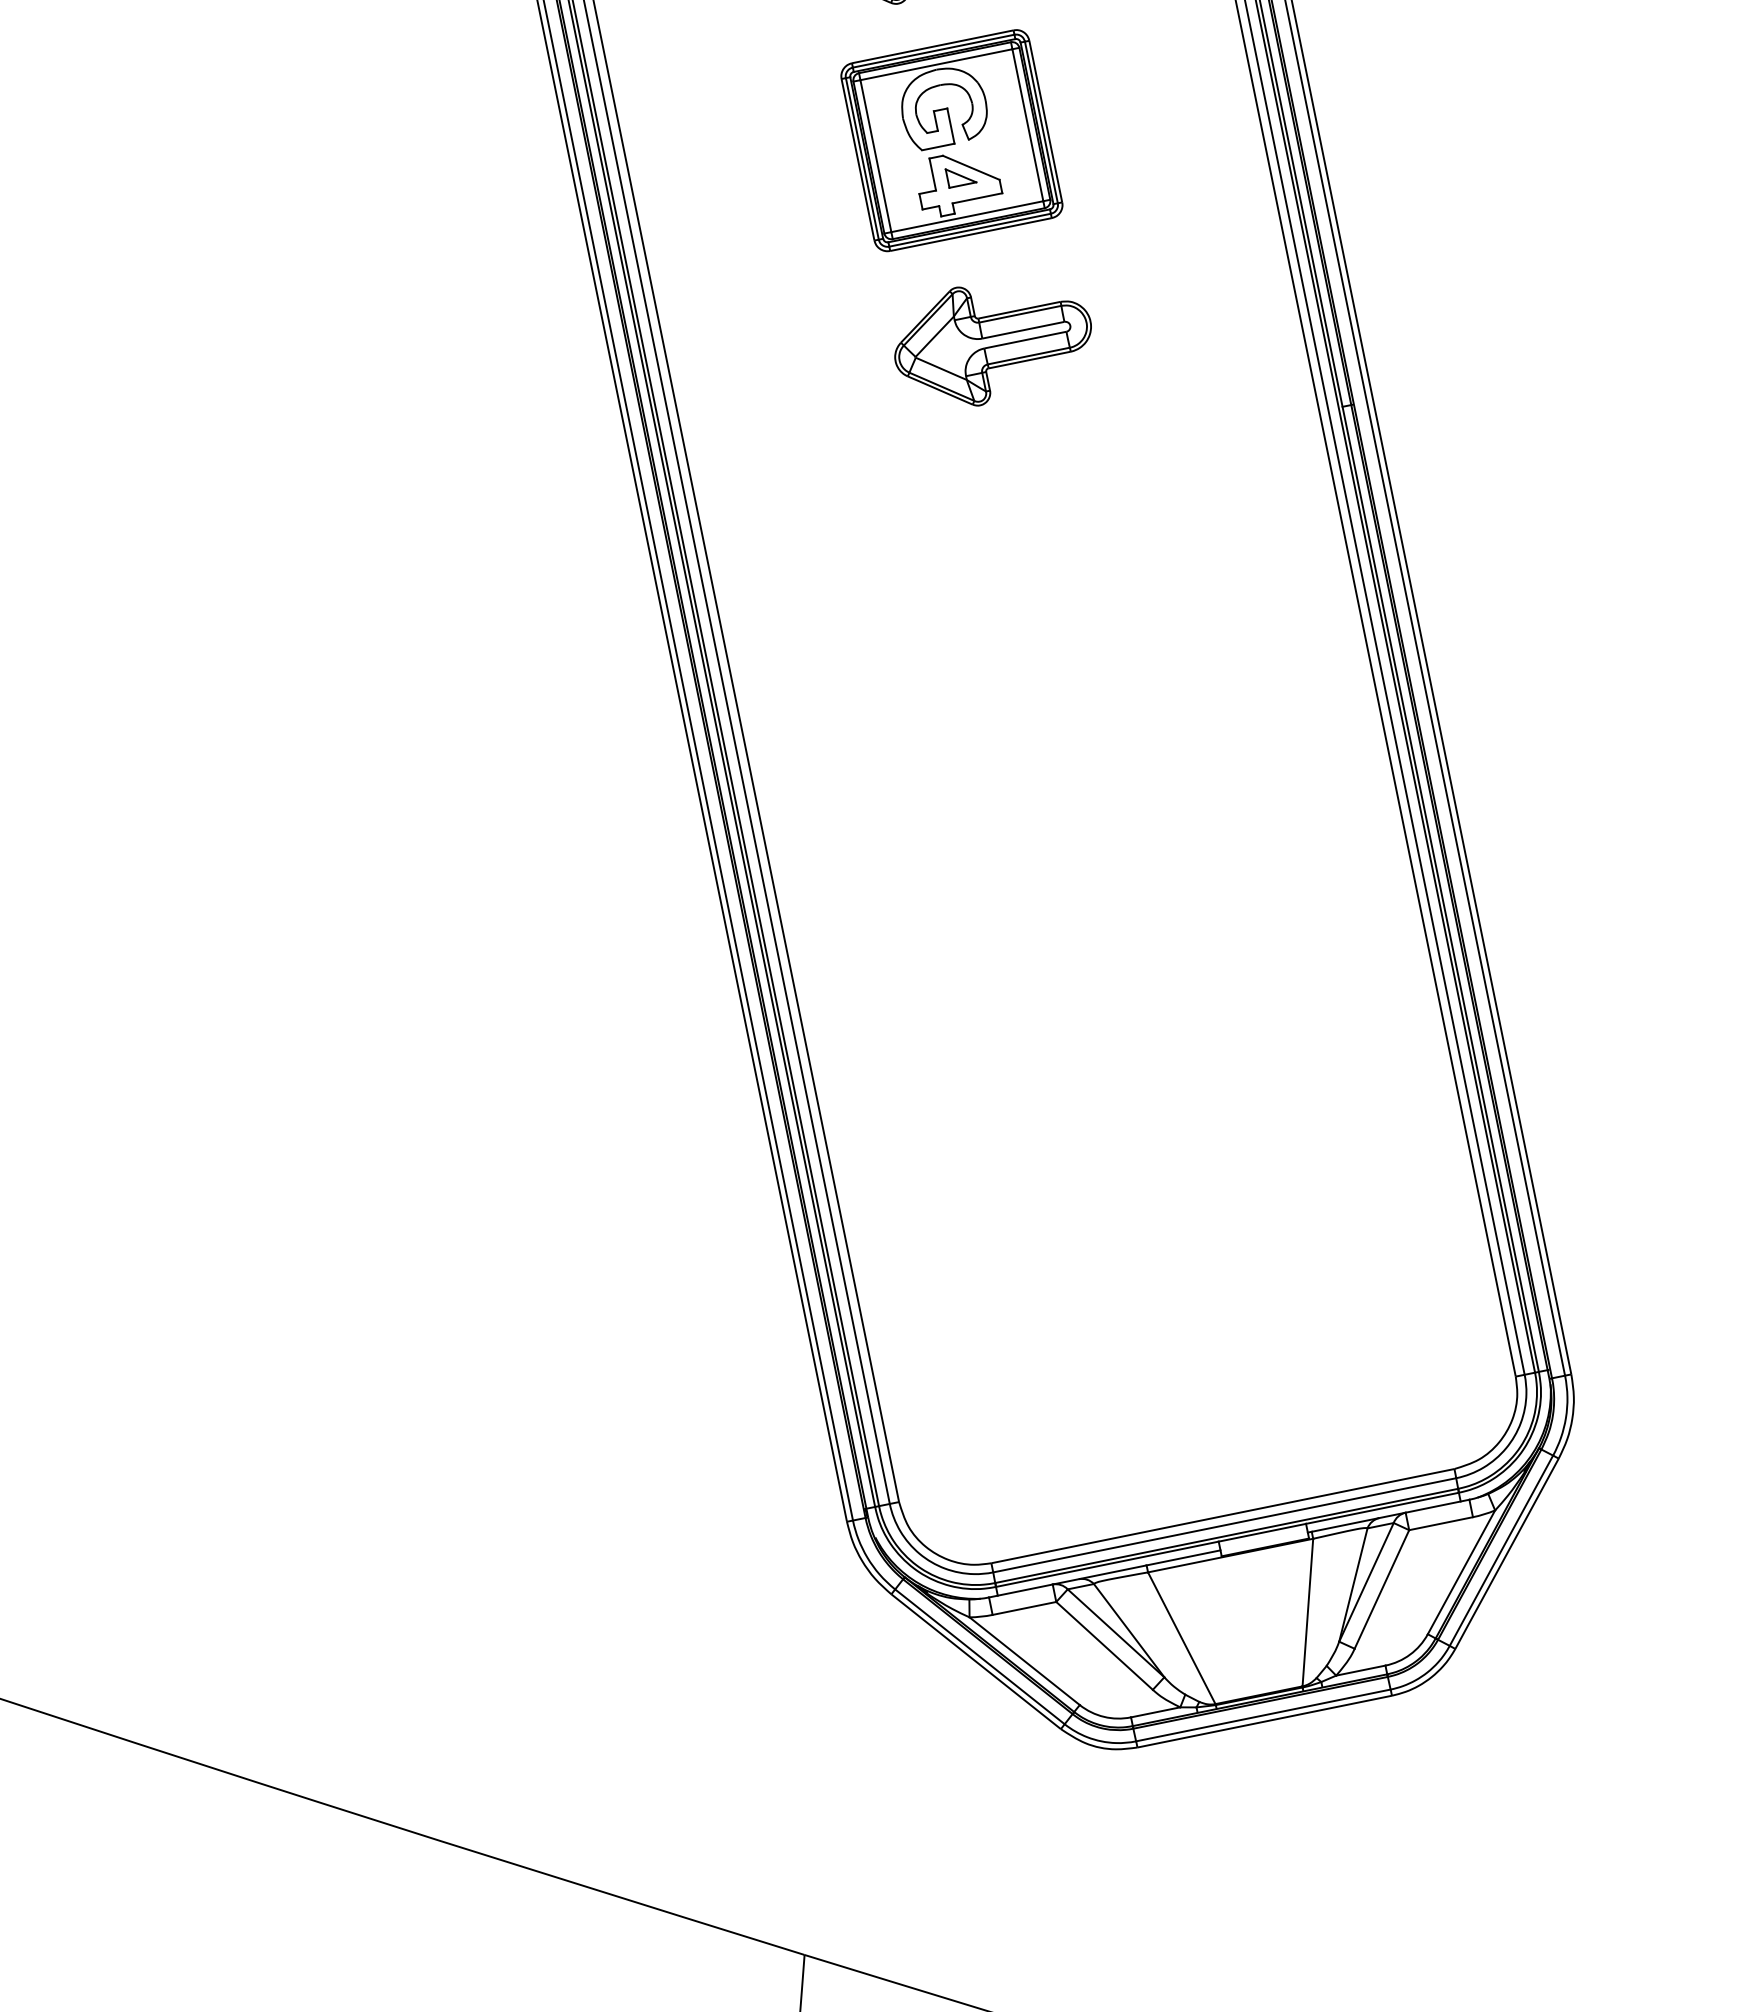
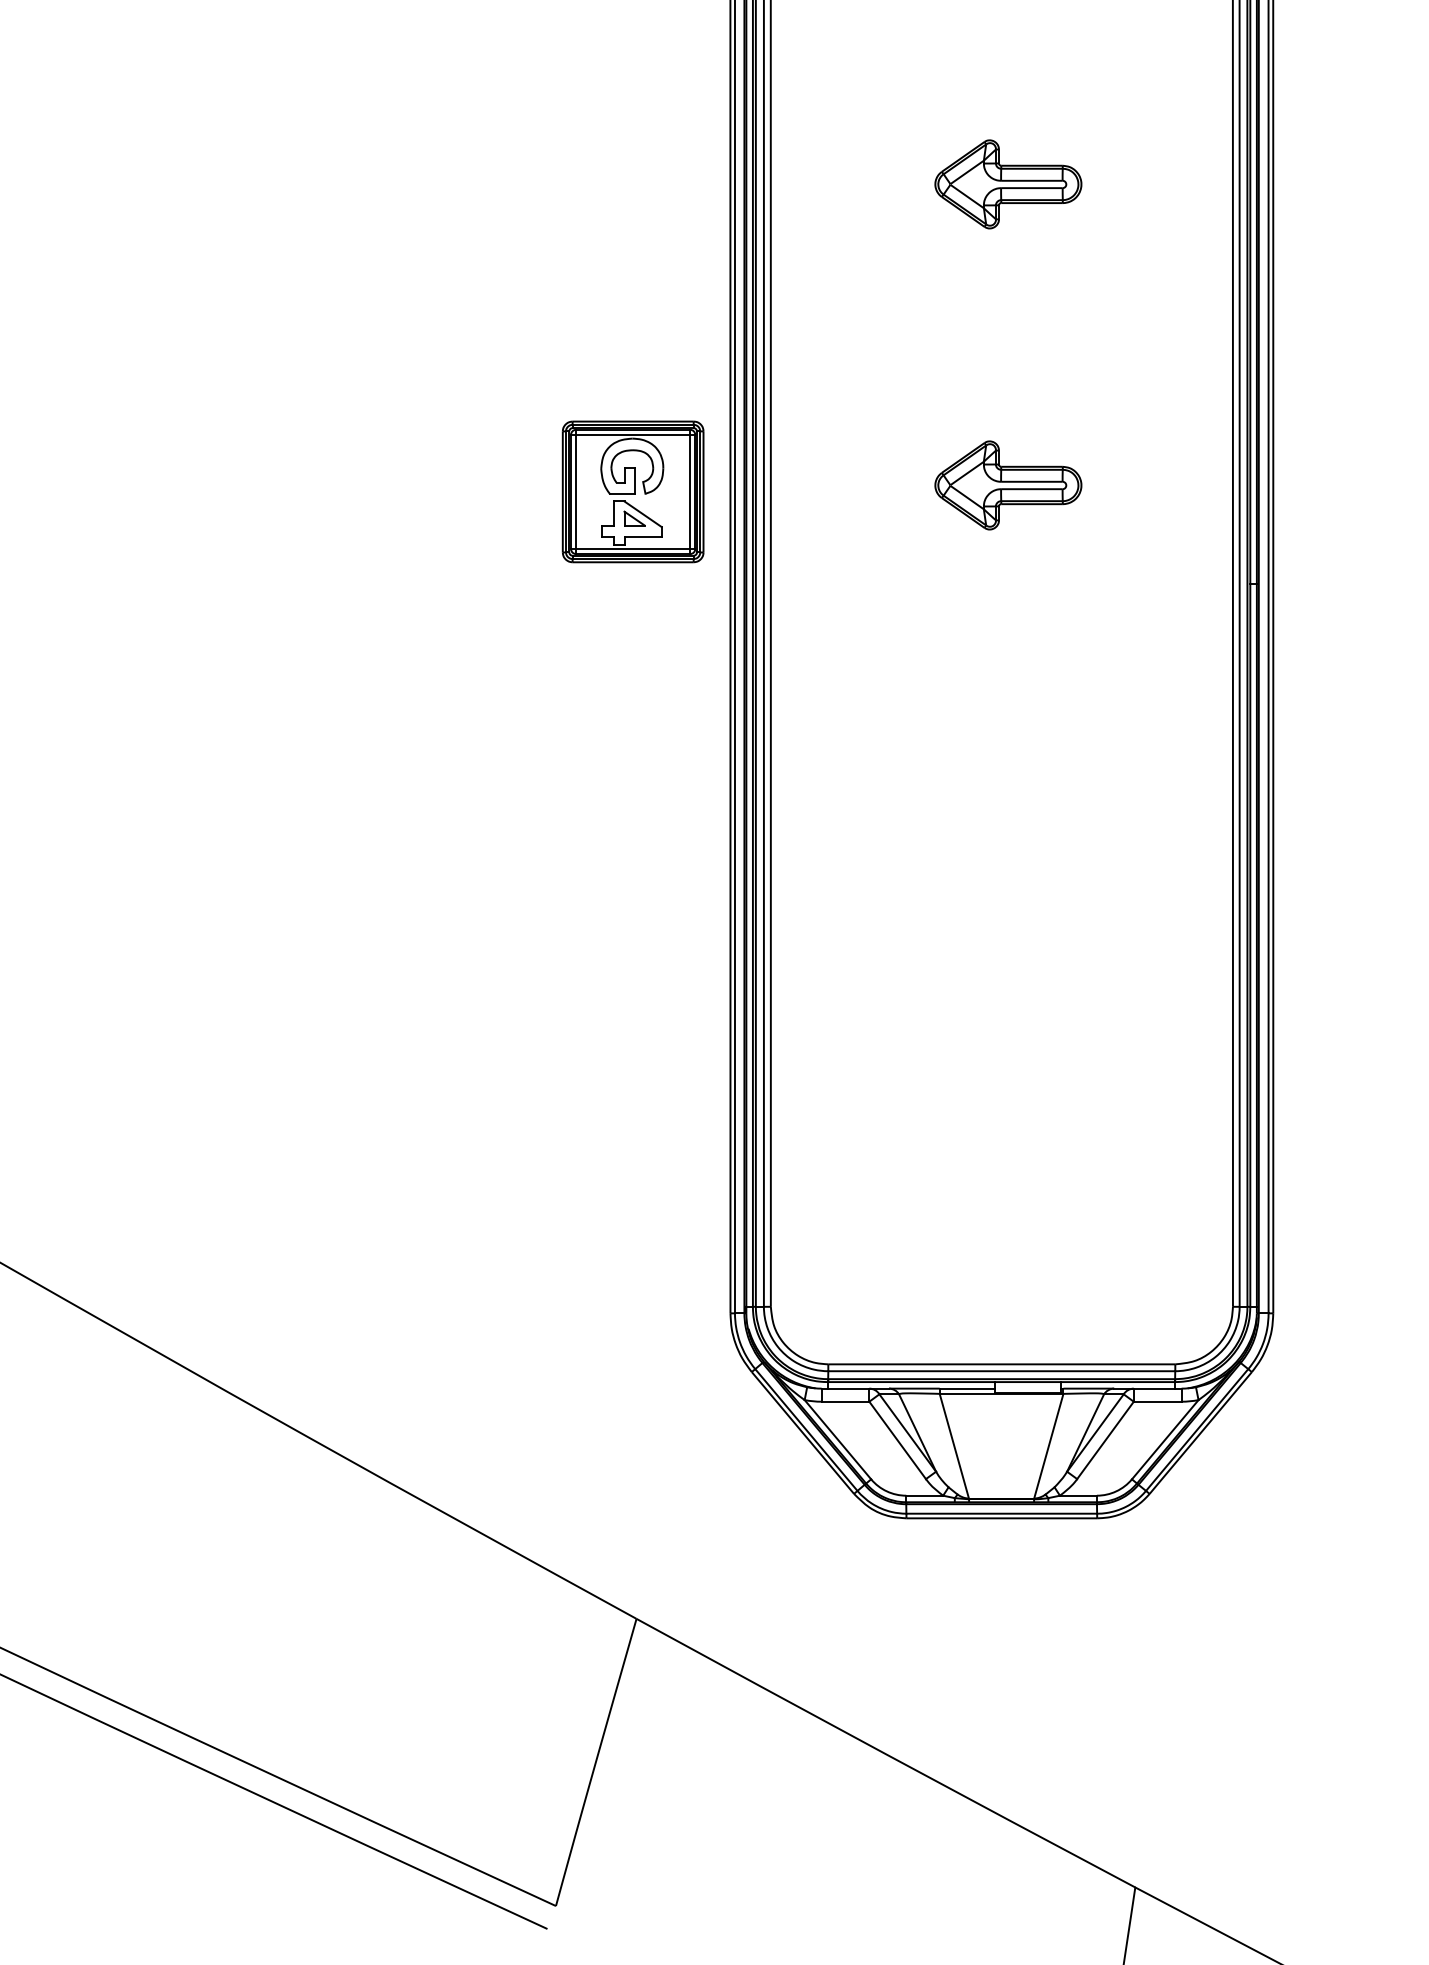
part: (950, 140) -> (632, 491), moved

